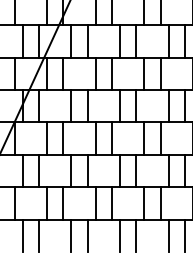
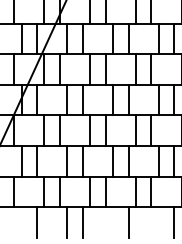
line: (22, 236) -> (21, 222), removed
line: (120, 236) -> (113, 222), removed
line: (169, 236) -> (159, 222), removed

